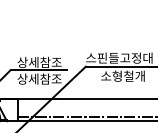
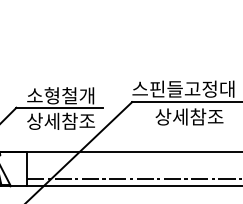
text: (39, 61) -> (60, 94), 상세참조 -> 소형철개
text: (123, 75) -> (189, 115), 소형철개 -> 상세참조

